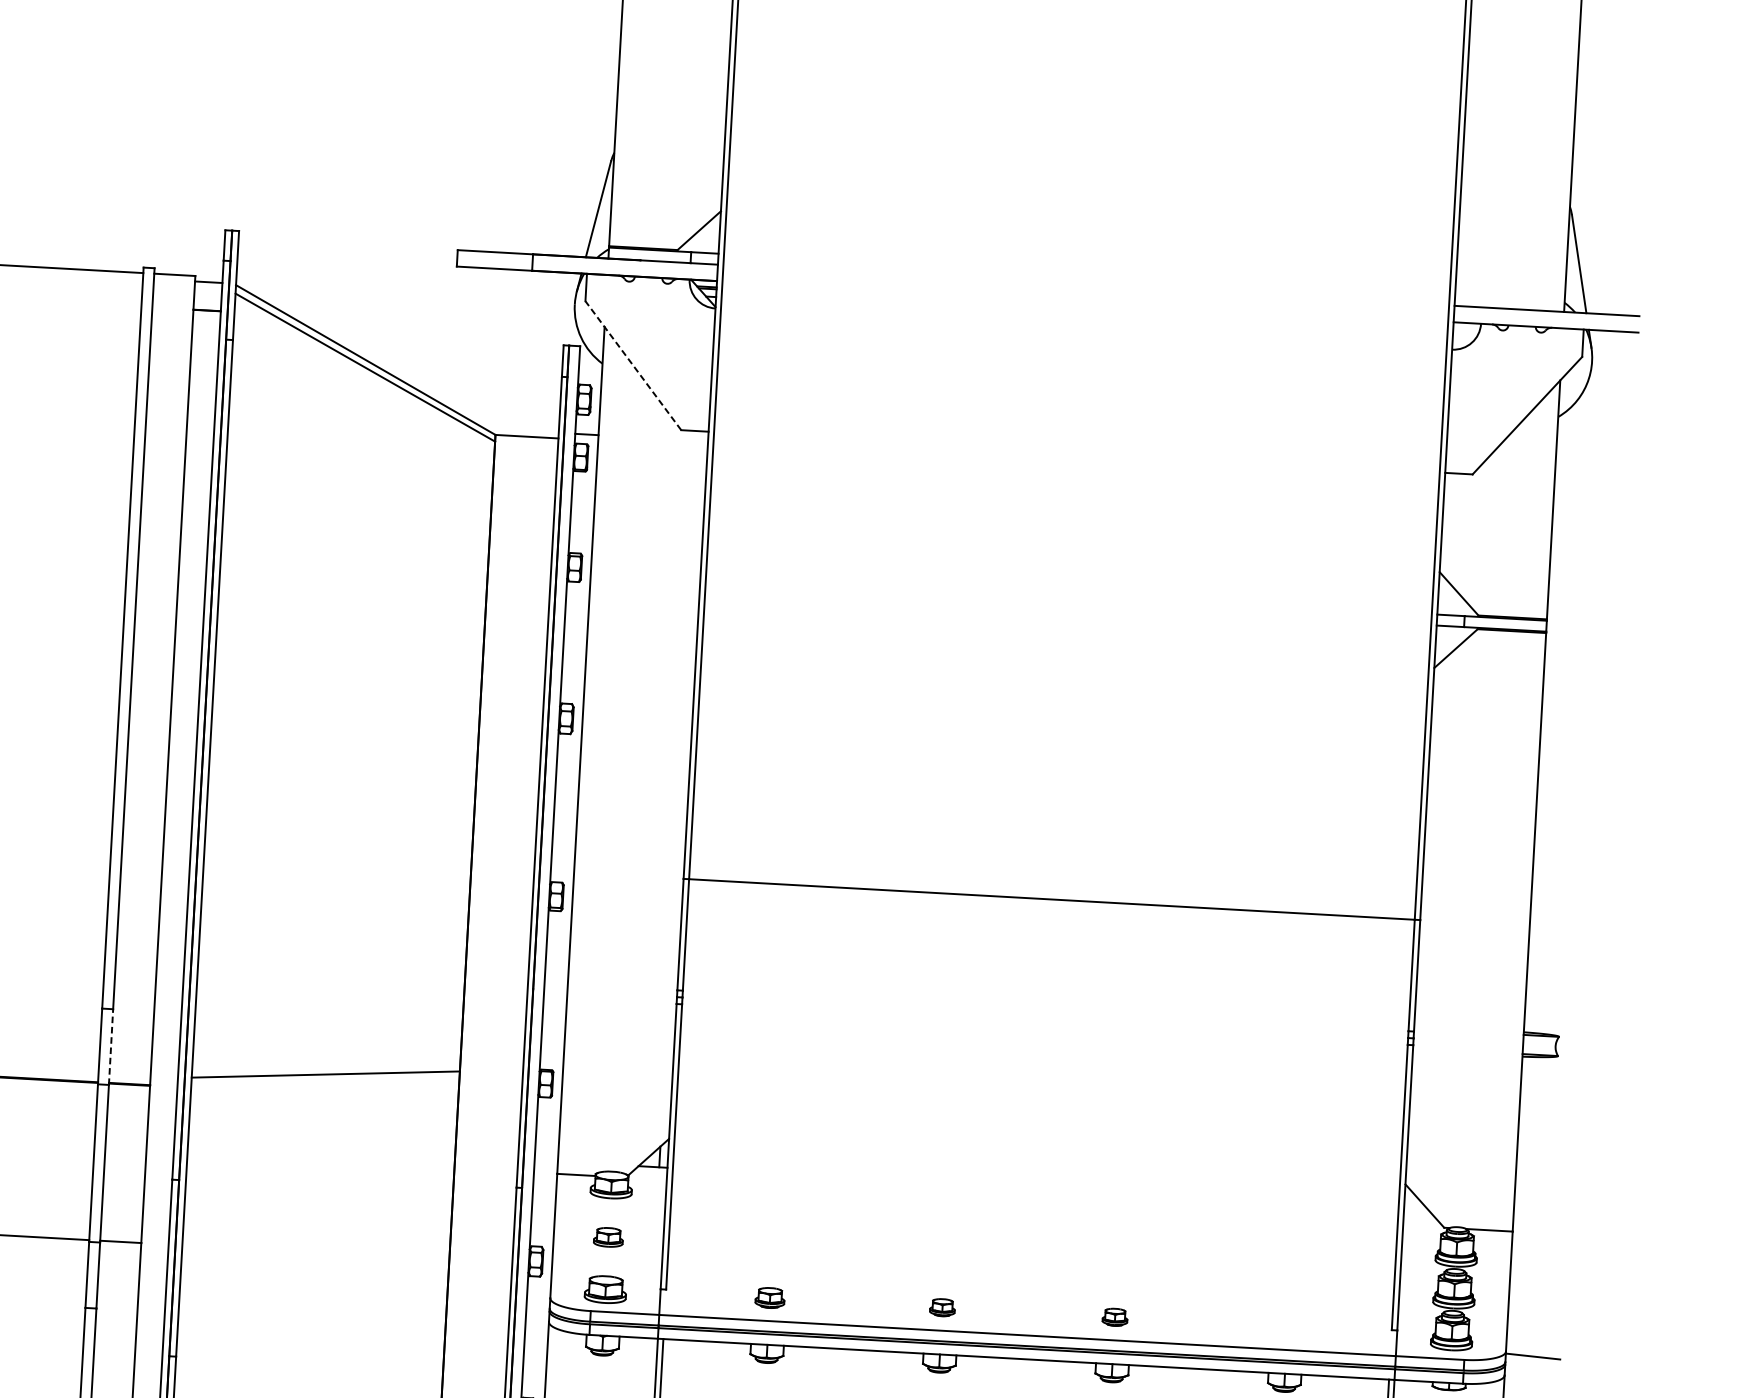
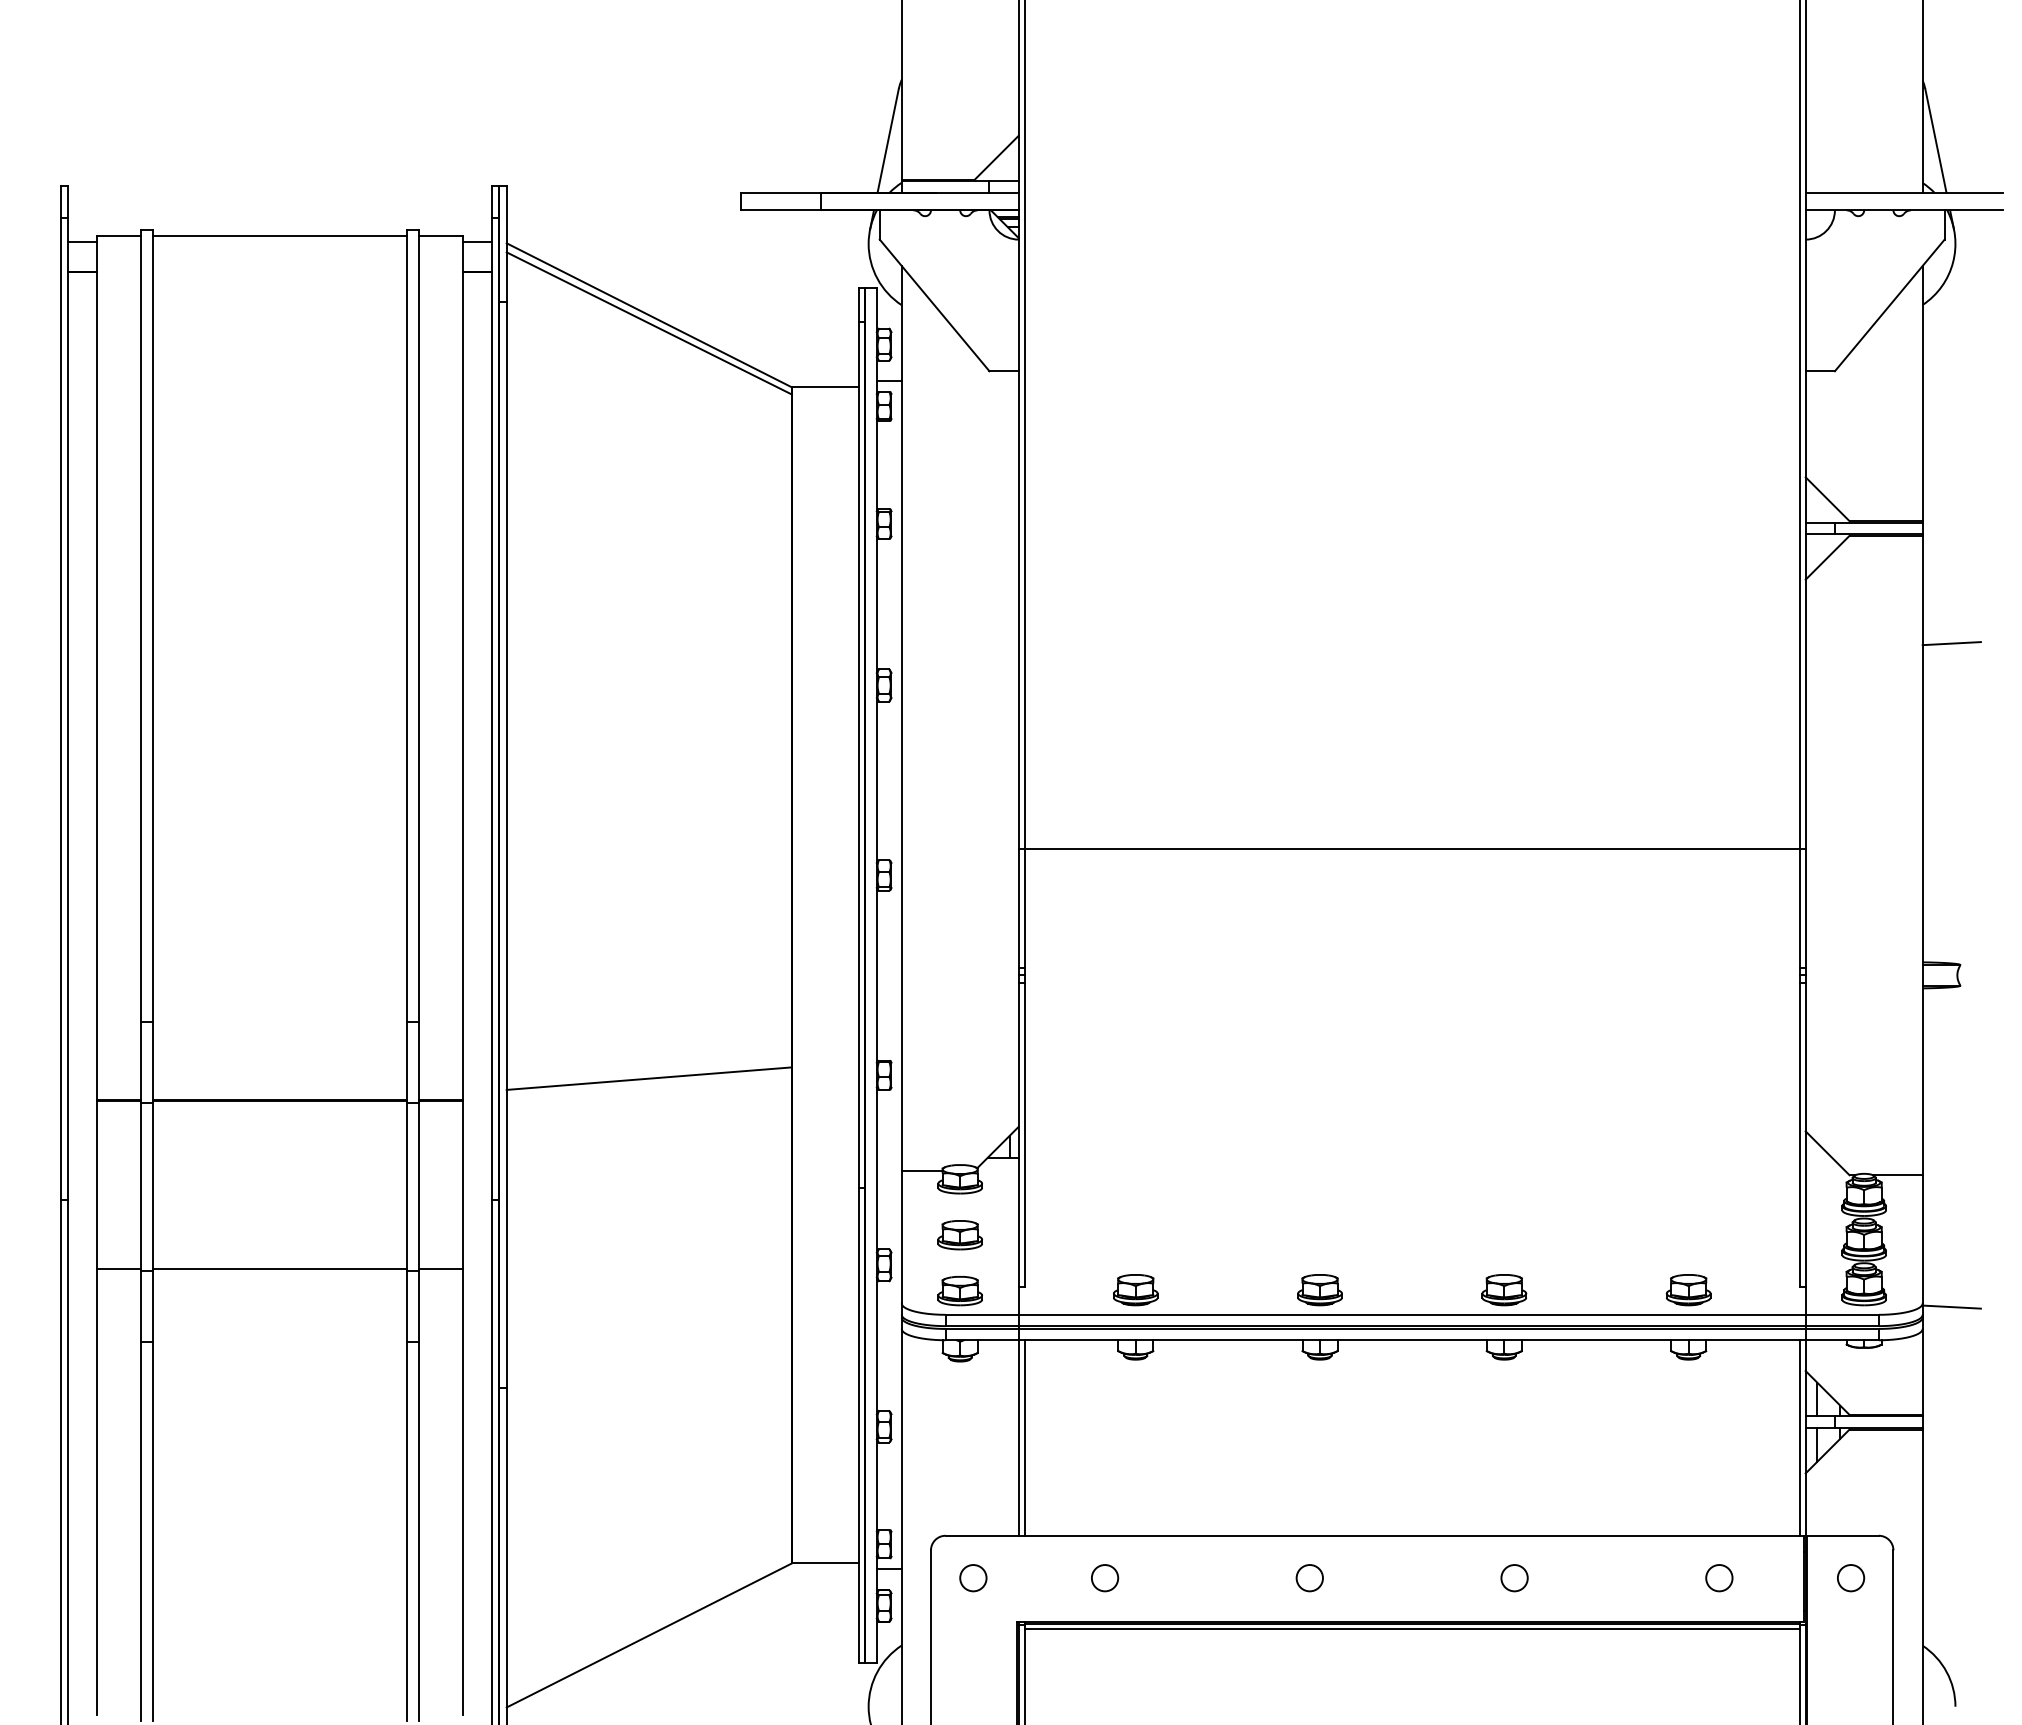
line: (633, 365) -> (934, 305), dashed -> solid
line: (1567, 735) -> (1951, 643), added
line: (110, 1046) -> (418, 1061), dashed -> solid
part: (607, 1237) -> (959, 1235), size x1.43
part: (769, 1298) -> (1135, 1290), size x1.43
part: (942, 1307) -> (1319, 1290), size x1.67
part: (1115, 1317) -> (1504, 1290), size x1.67
part: (1287, 1327) -> (1688, 1290), added

